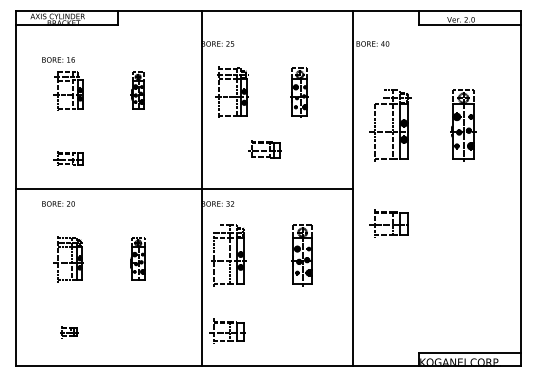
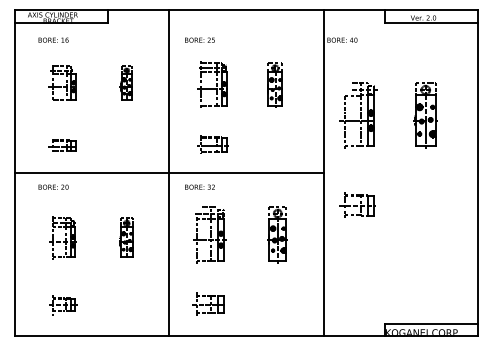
text: (58, 59) -> (53, 39), moved
part: (264, 149) -> (212, 144), moved
line: (202, 188) -> (169, 173), moved
part: (68, 332) -> (62, 305), size x1.67

